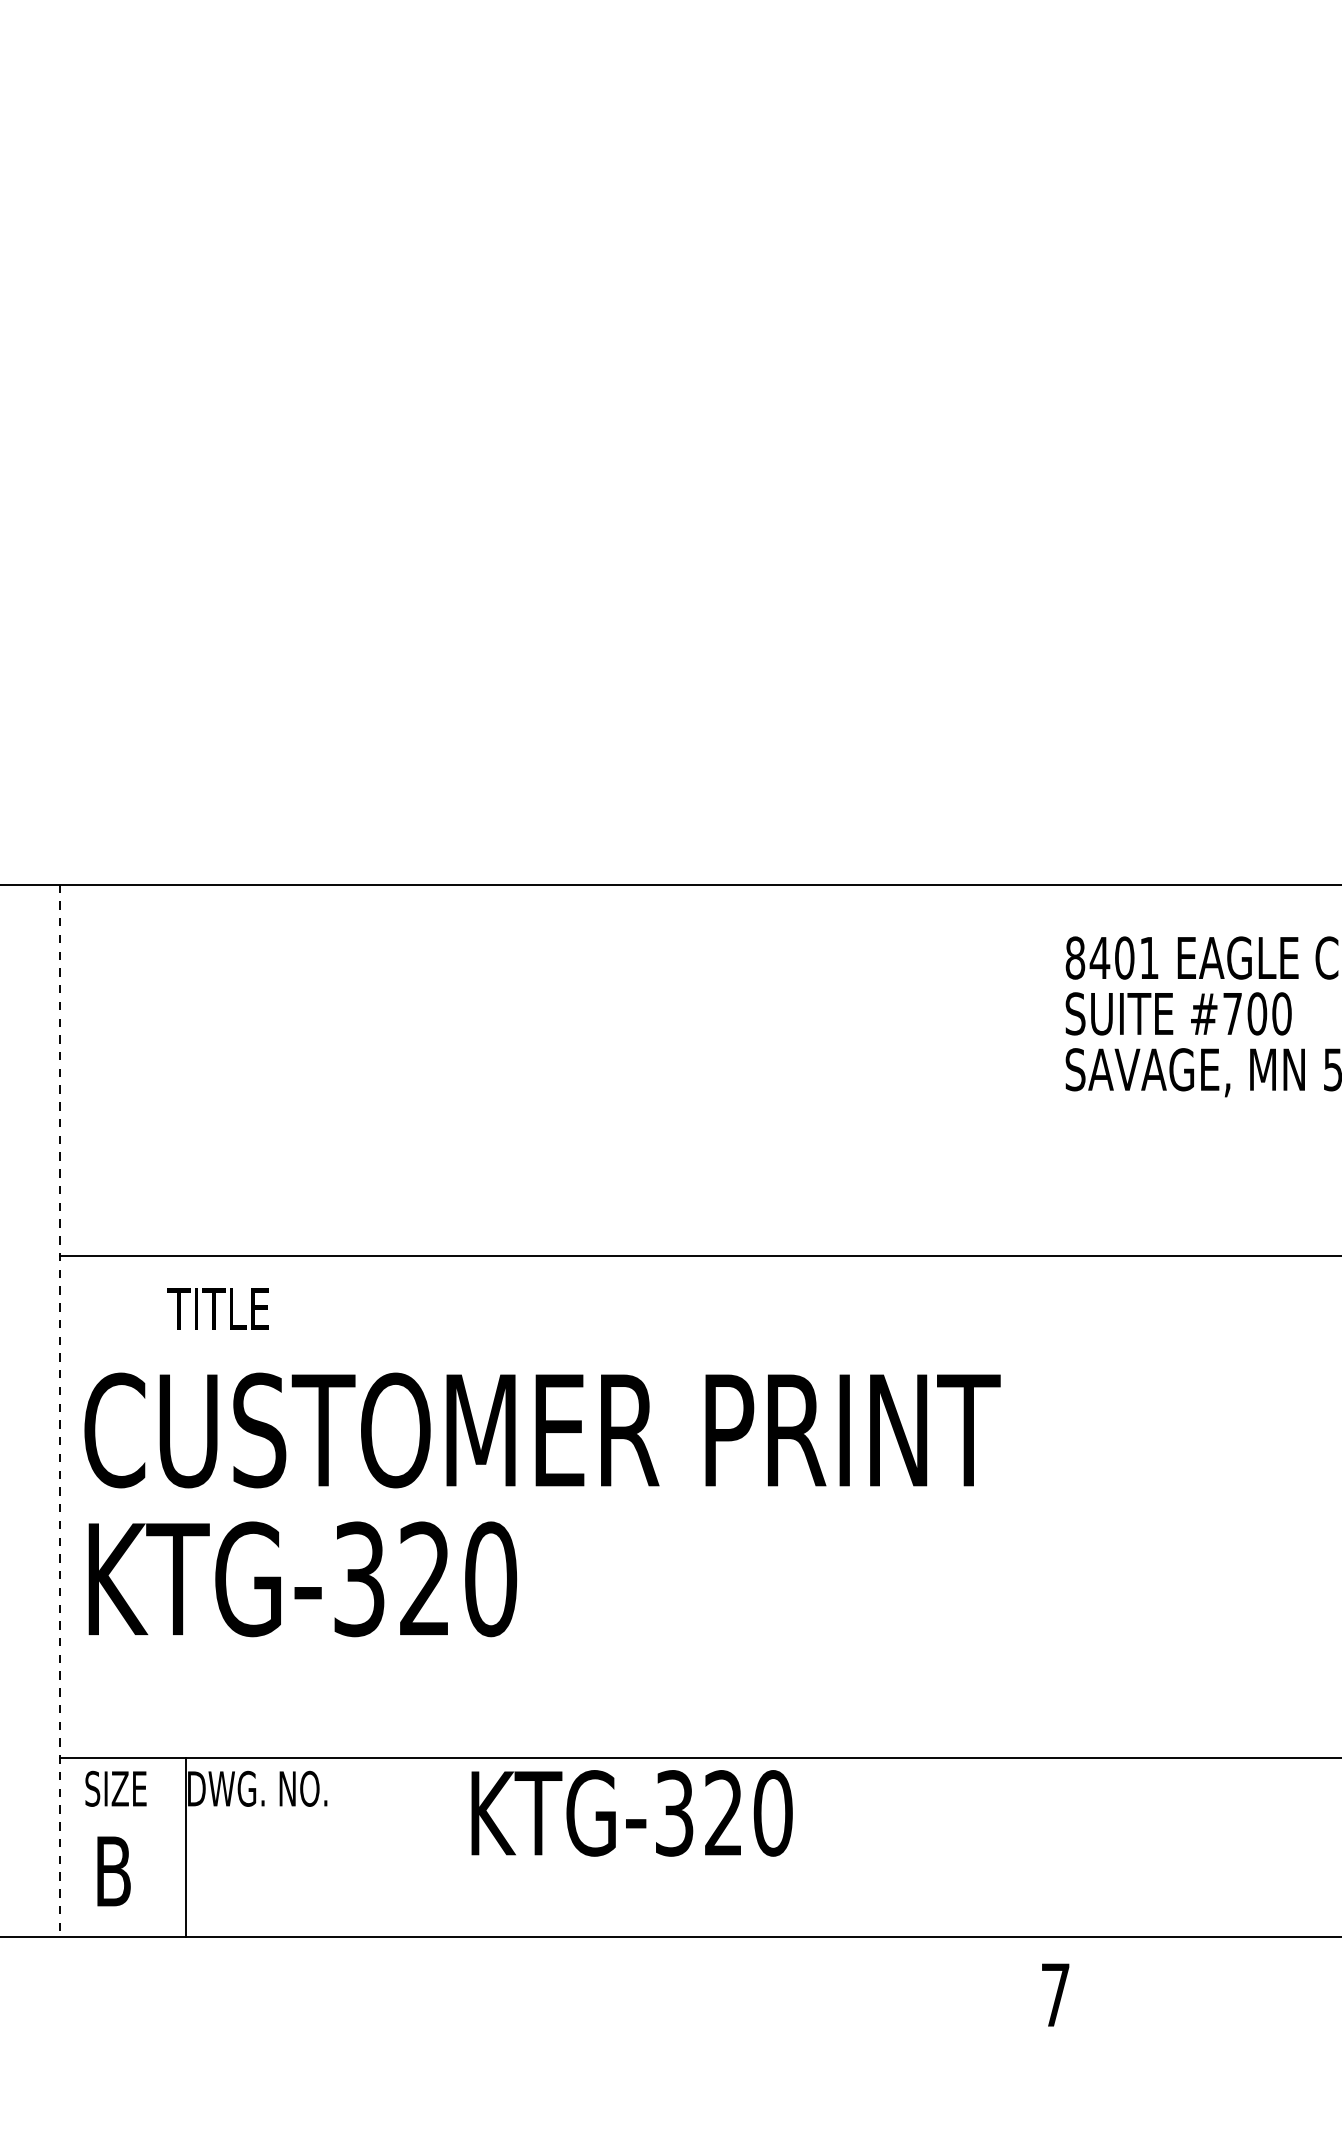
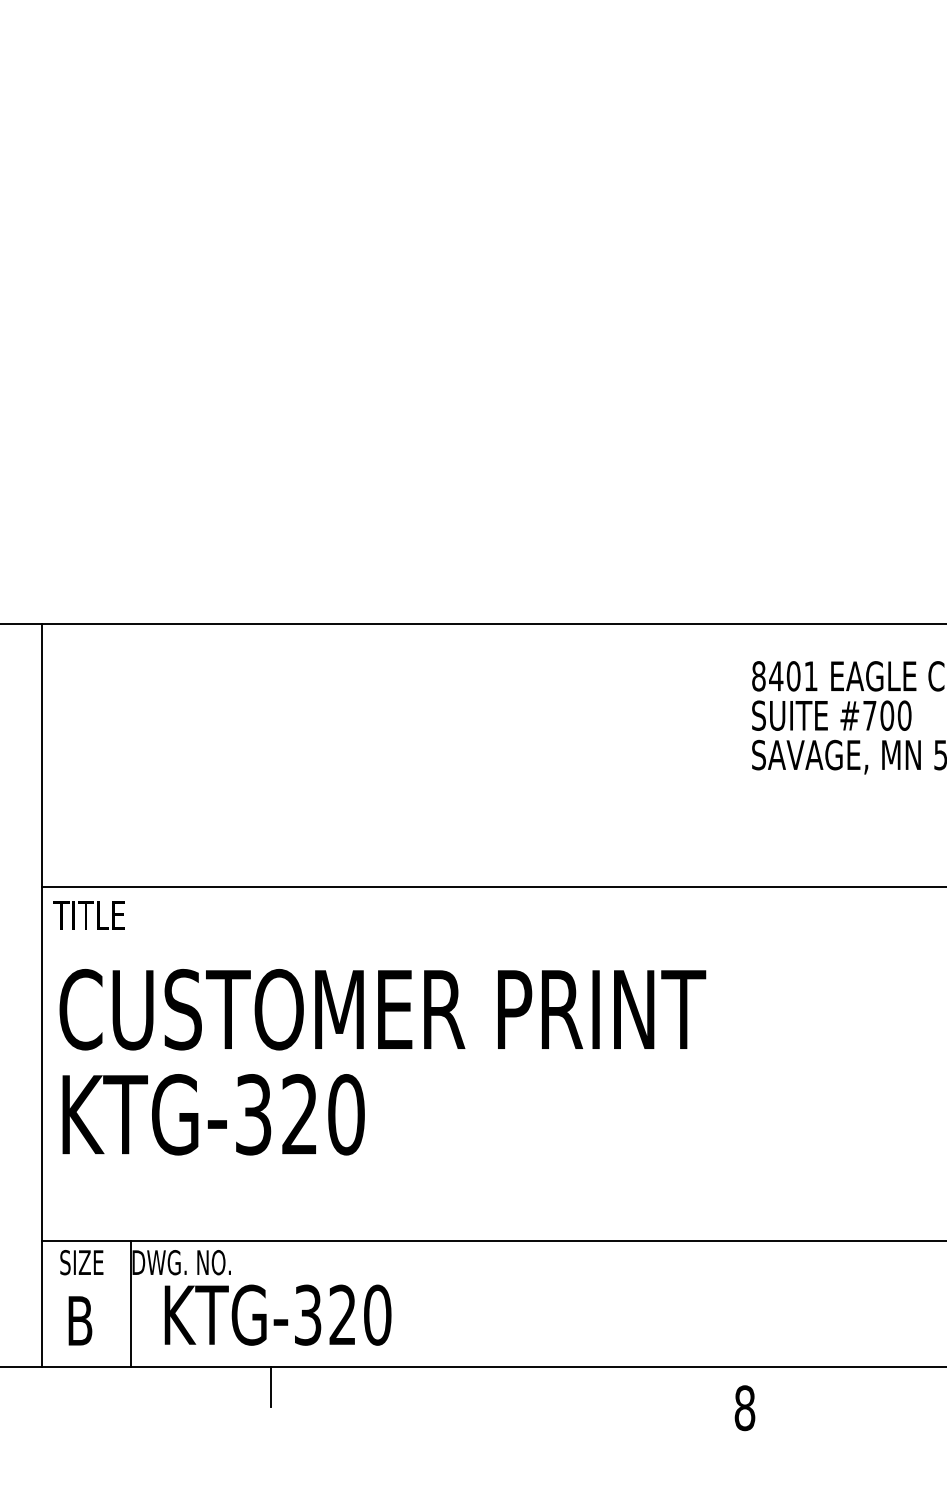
text: (217, 1308) -> (88, 915), moved
line: (59, 1410) -> (41, 995), dashed -> solid
text: (631, 1813) -> (277, 1315), moved
line: (384, 1964) -> (271, 1386), added
text: (1055, 1994) -> (744, 1407), 7 -> 8

